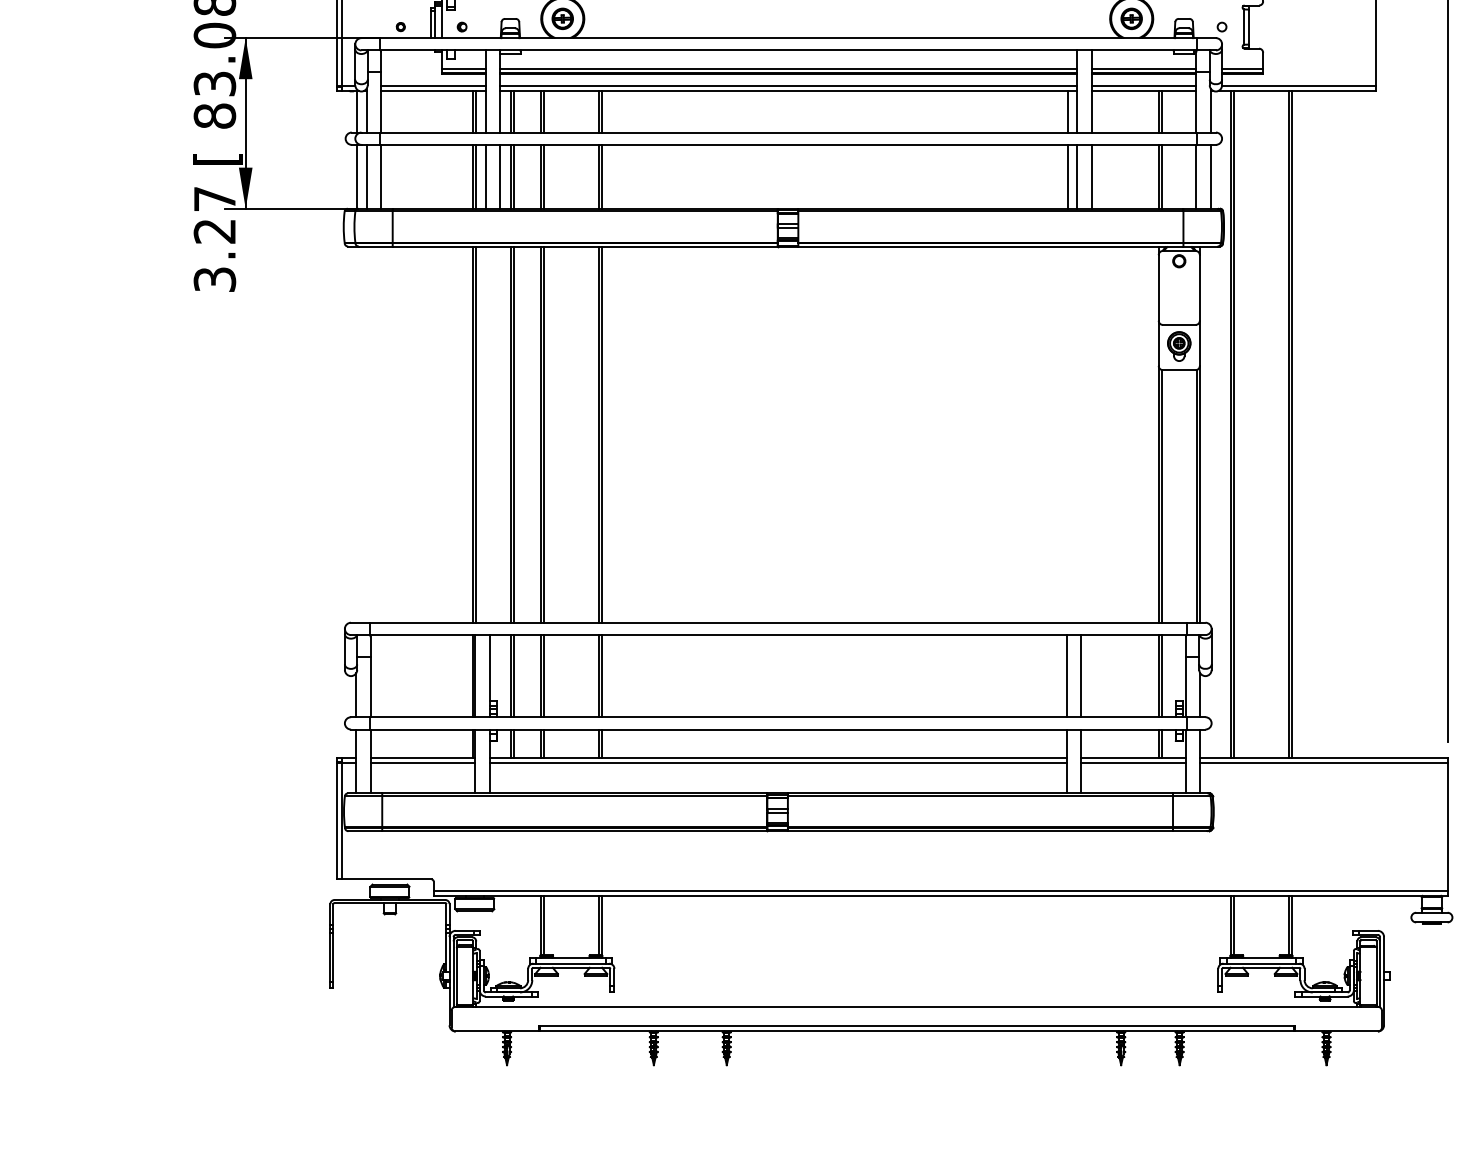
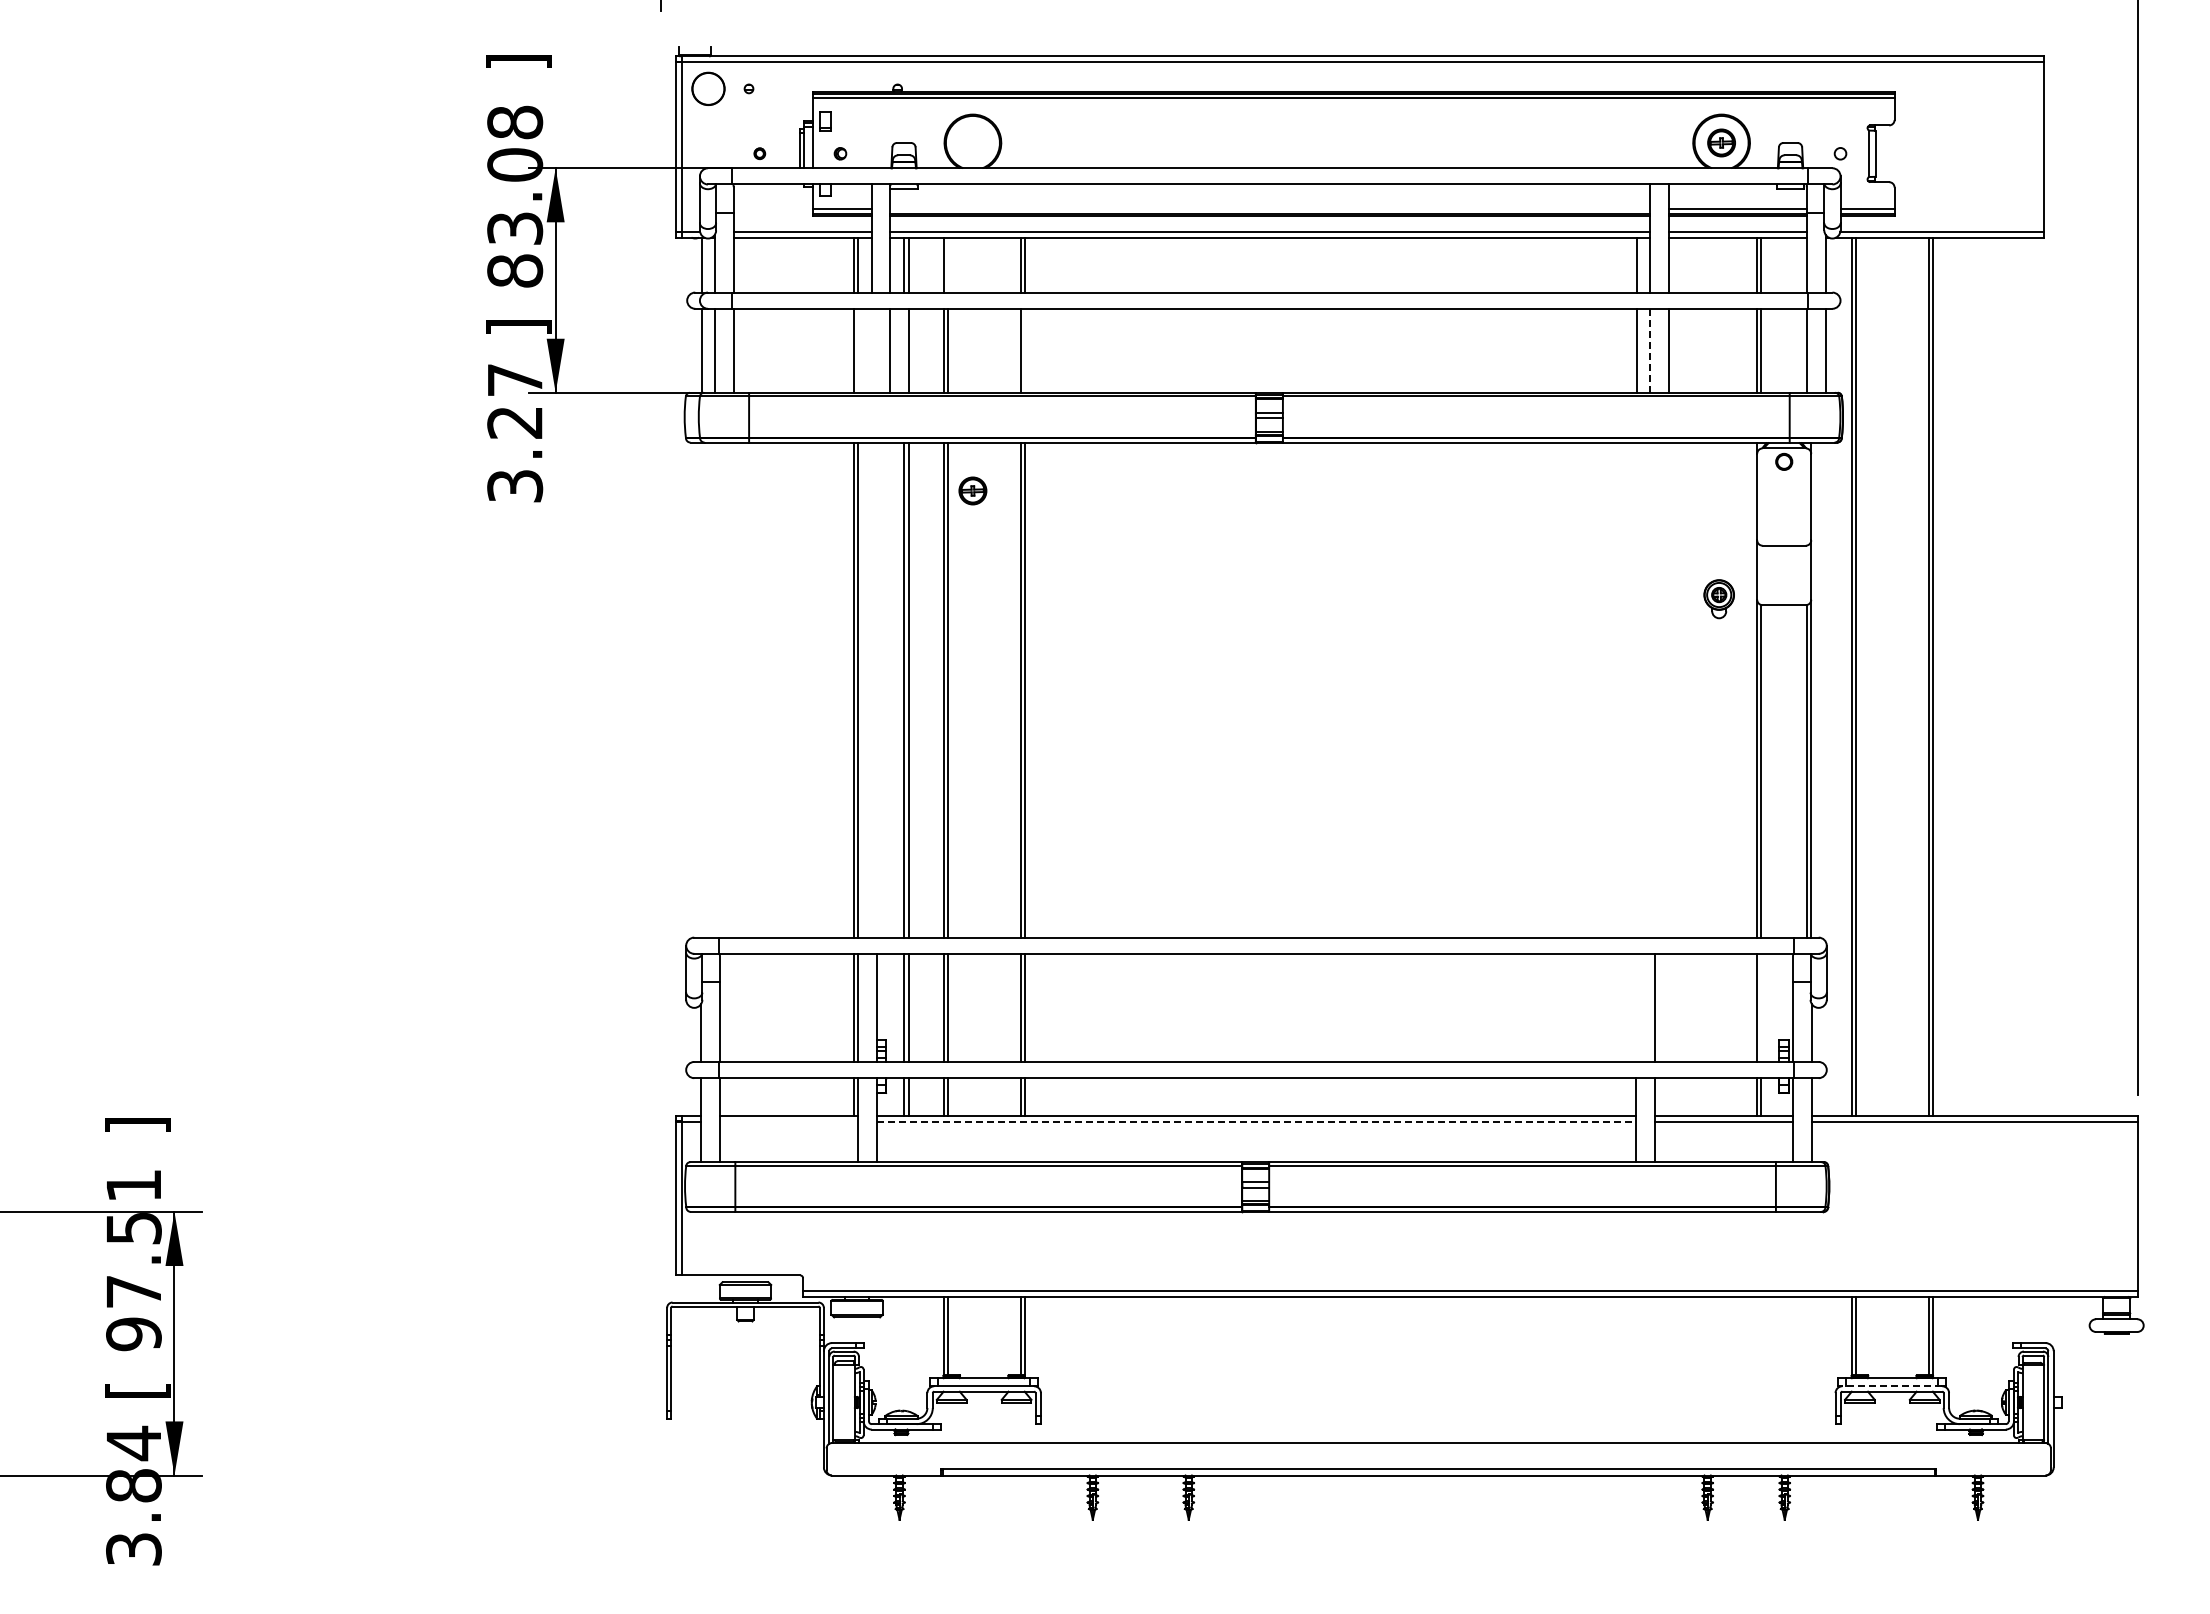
part: (562, 18) -> (972, 490), moved
line: (788, 69) -> (1269, 209), removed
line: (543, 111) -> (947, 264), removed
text: (217, 159) -> (518, 327), [ -> ]
line: (475, 176) -> (858, 350), removed
line: (485, 176) -> (871, 350), removed
line: (510, 176) -> (904, 350), removed
line: (601, 176) -> (1024, 350), removed
line: (1076, 177) -> (1649, 351), solid -> dashed
part: (1178, 346) -> (1718, 599), moved
line: (1067, 675) -> (1636, 1007), removed
line: (1162, 675) -> (1761, 1007), removed
line: (422, 762) -> (788, 1121), removed
line: (778, 762) -> (1256, 1121), solid -> dashed
line: (1260, 963) -> (1891, 1386), solid -> dashed

